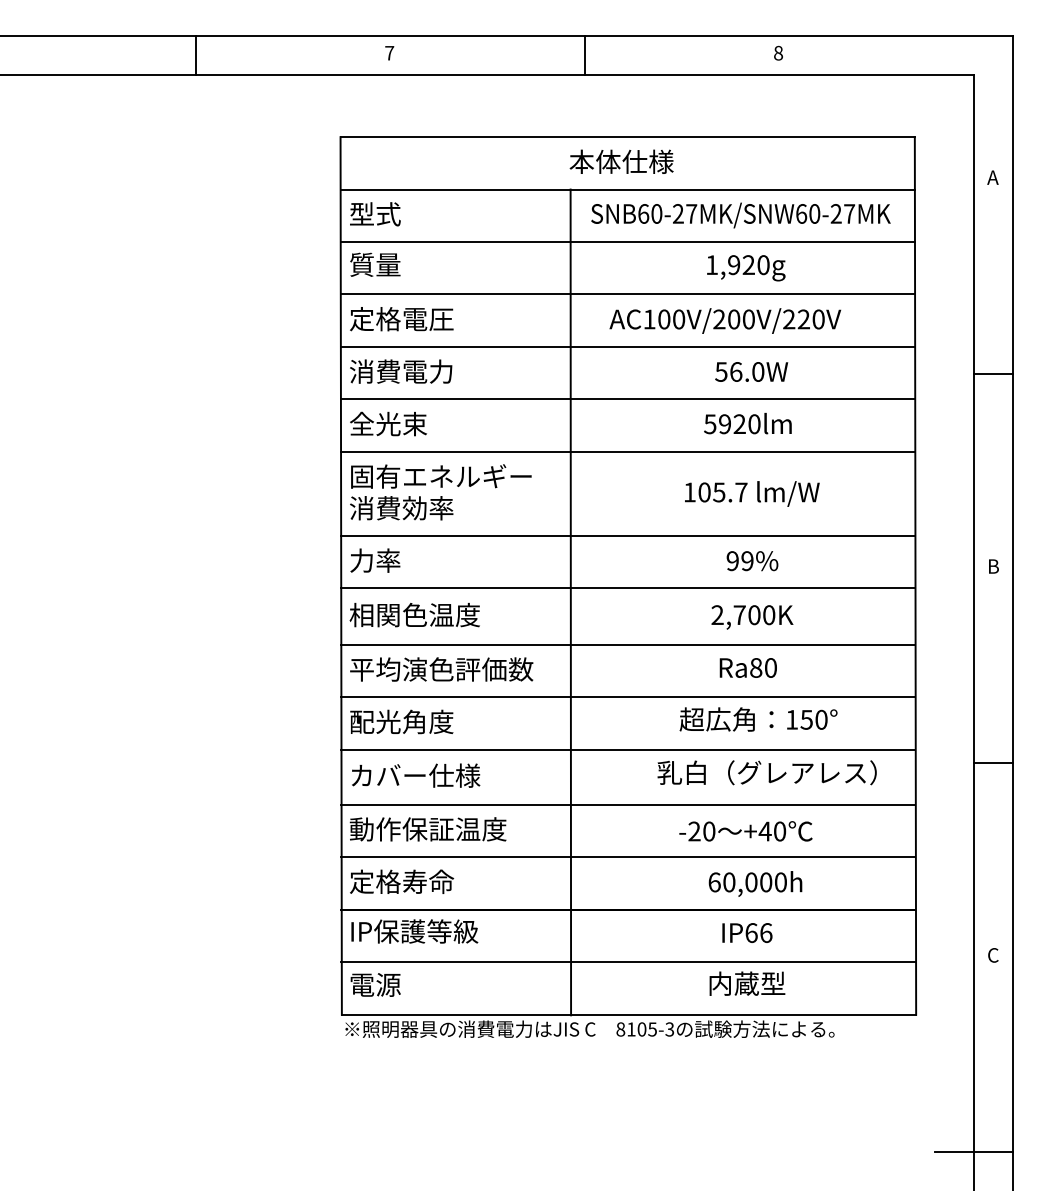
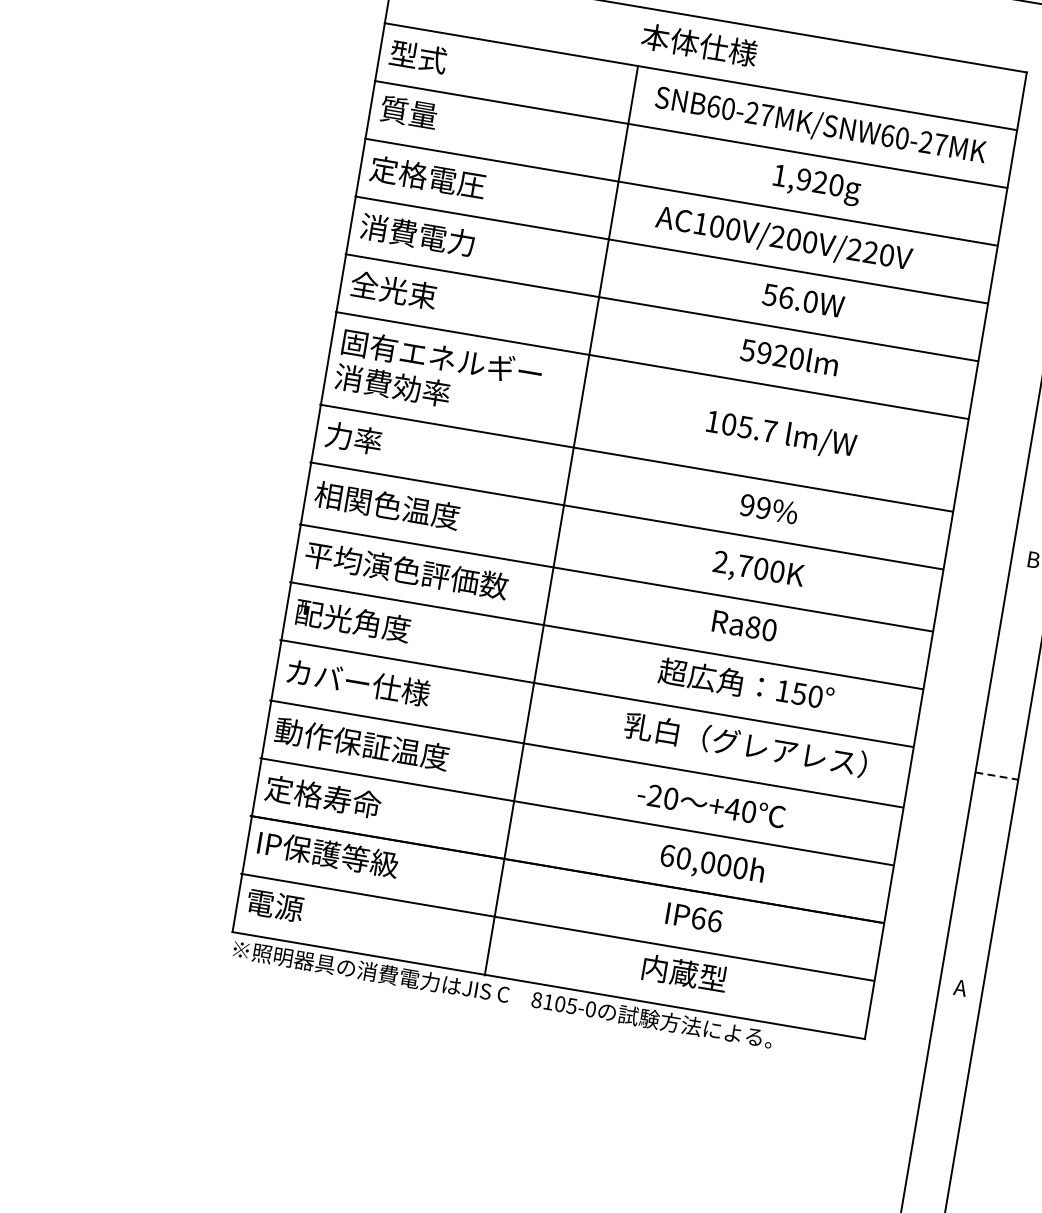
line: (993, 762) -> (996, 775), solid -> dashed
text: (992, 955) -> (959, 987), C -> A
text: (669, 1029) -> (590, 1009), 8105-3 -> 8105-0
line: (973, 1151) -> (902, 1200), removed

